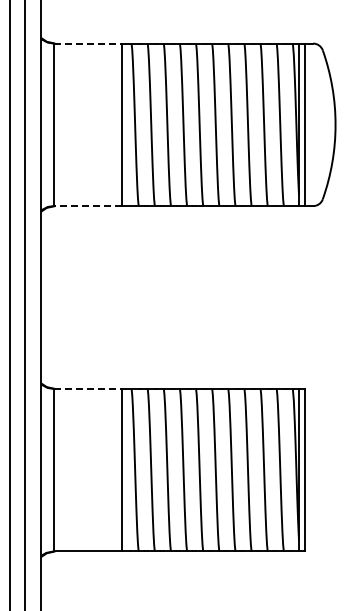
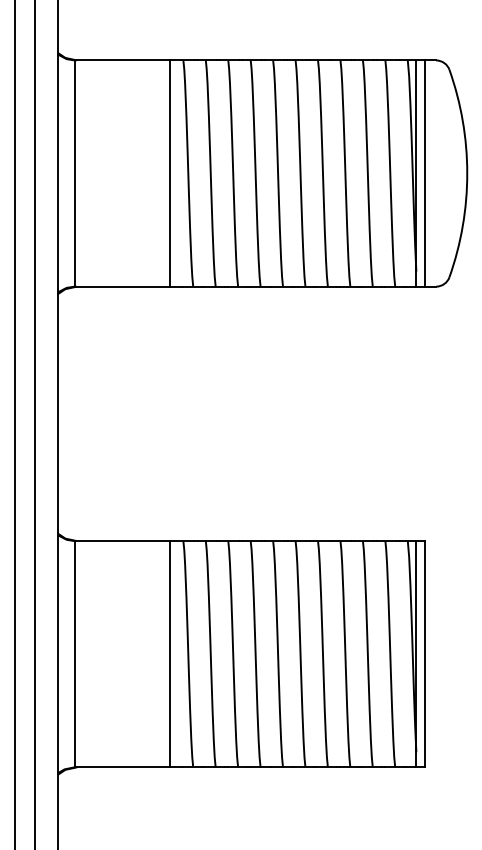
line: (88, 43) -> (123, 60), dashed -> solid
line: (87, 206) -> (122, 287), dashed -> solid
line: (88, 388) -> (123, 540), dashed -> solid

